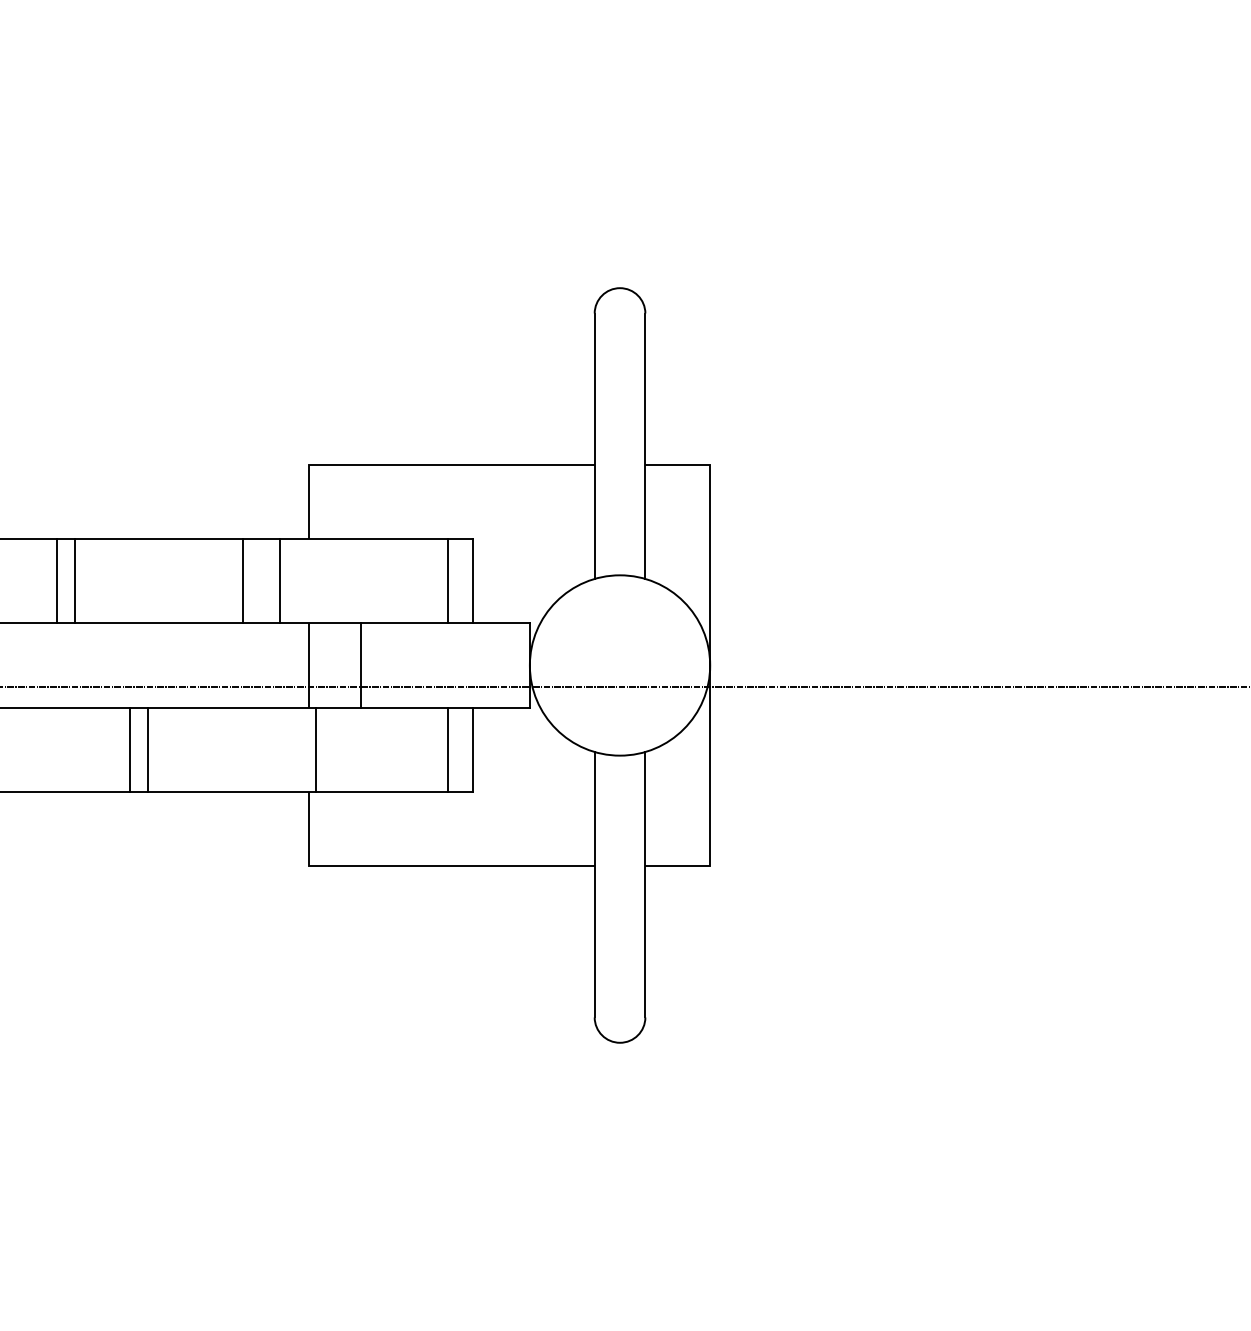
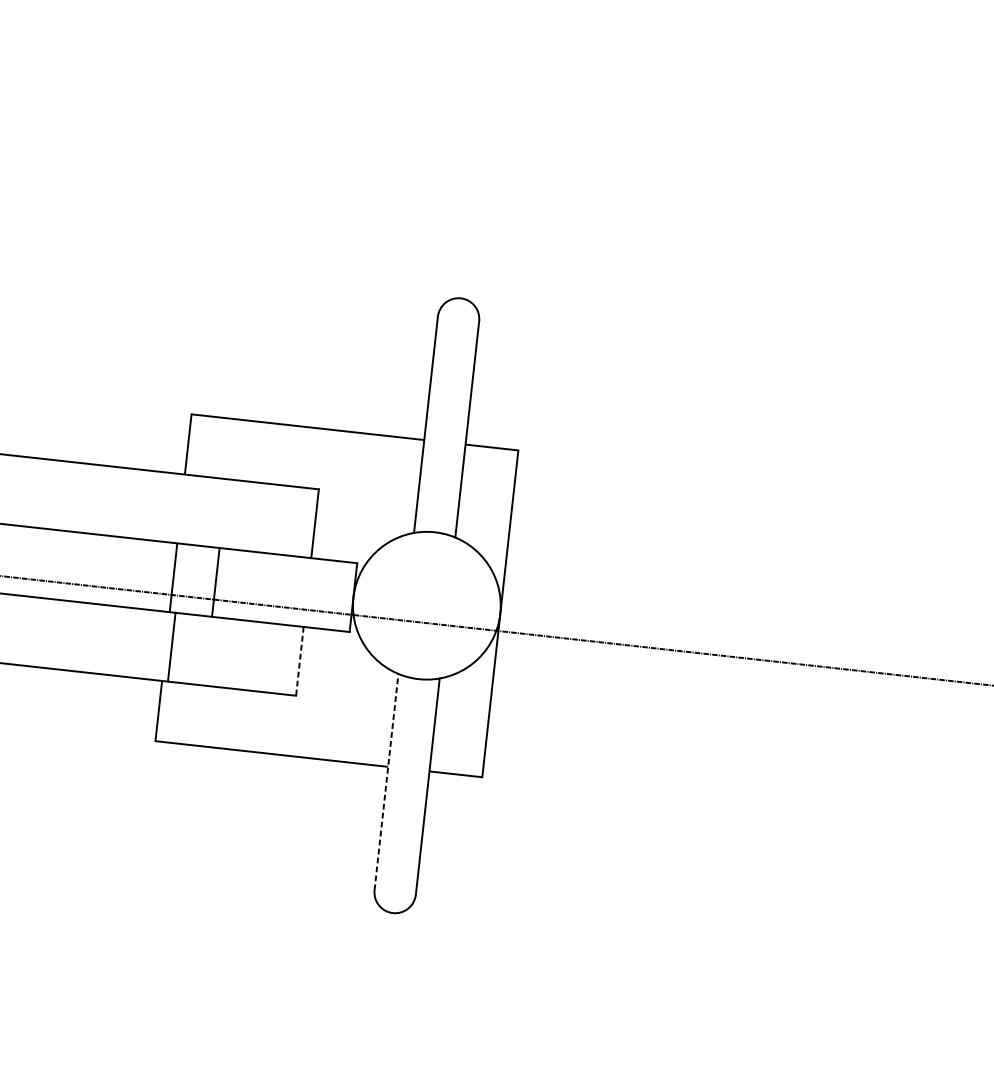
line: (243, 580) -> (127, 502), removed
line: (279, 580) -> (157, 505), removed
line: (448, 580) -> (294, 521), removed
line: (129, 749) -> (19, 630), removed
line: (147, 749) -> (34, 631), removed
line: (448, 749) -> (279, 658), removed
line: (473, 750) -> (299, 661), solid -> dashed
line: (594, 884) -> (386, 781), solid -> dashed

